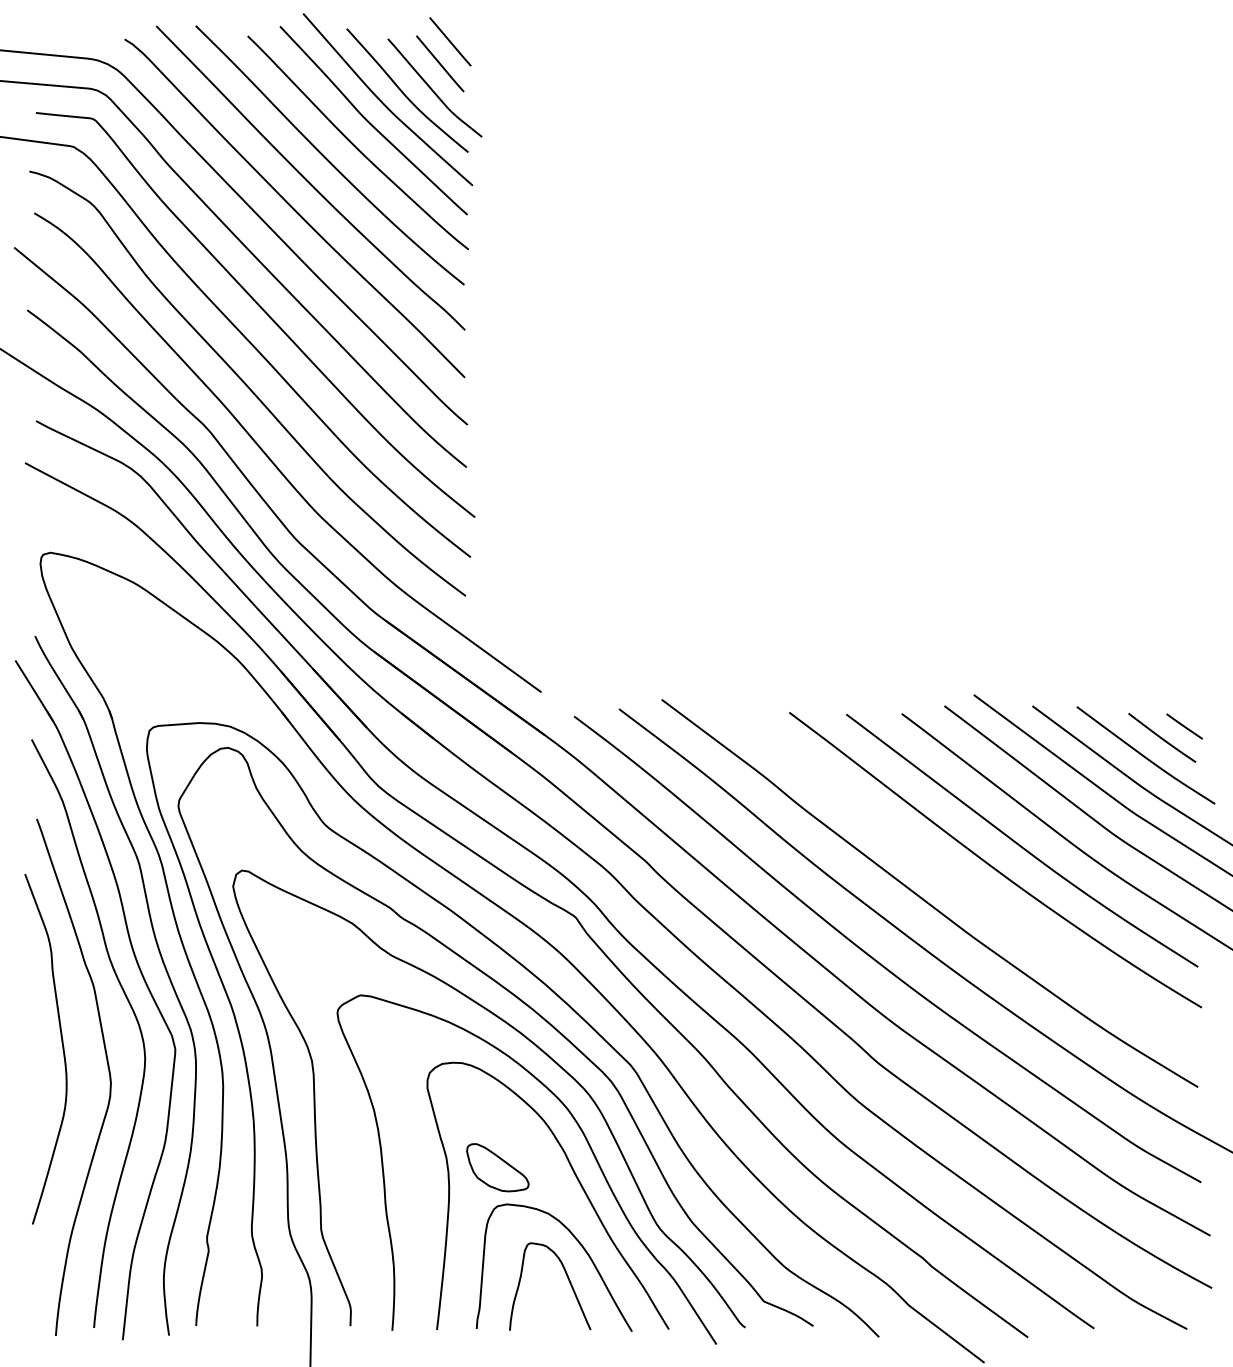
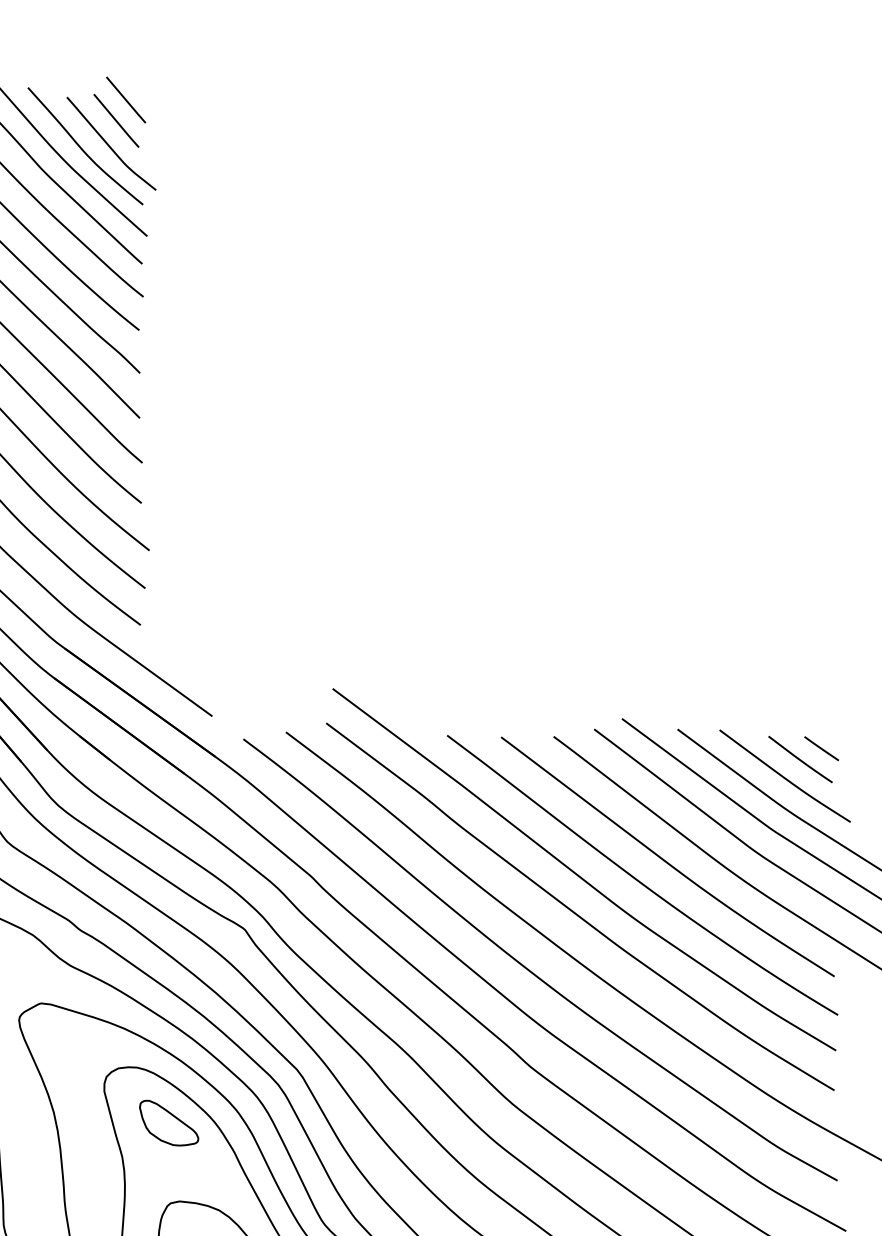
curve: (929, 860) -> (580, 875), added
part: (497, 1167) -> (168, 1122), moved

